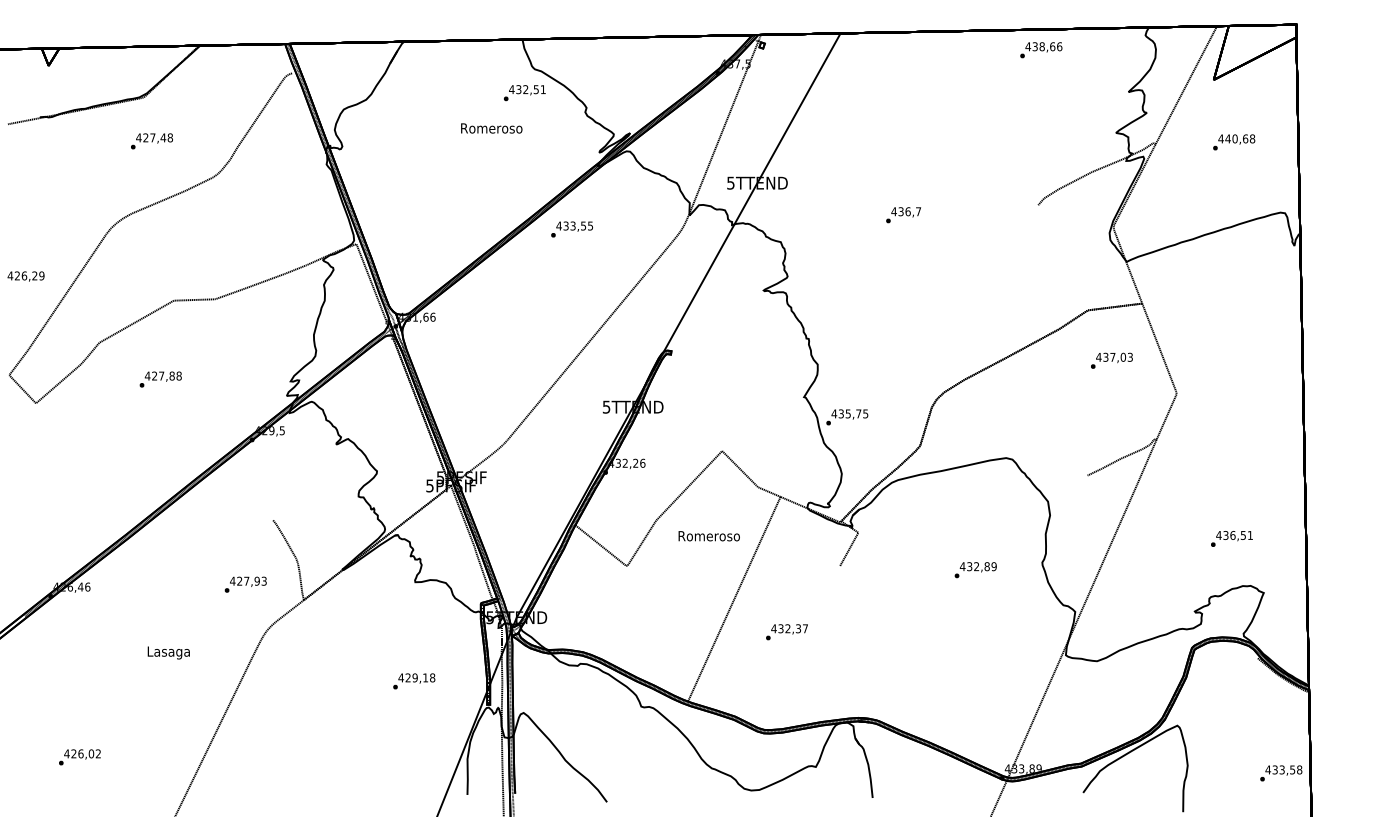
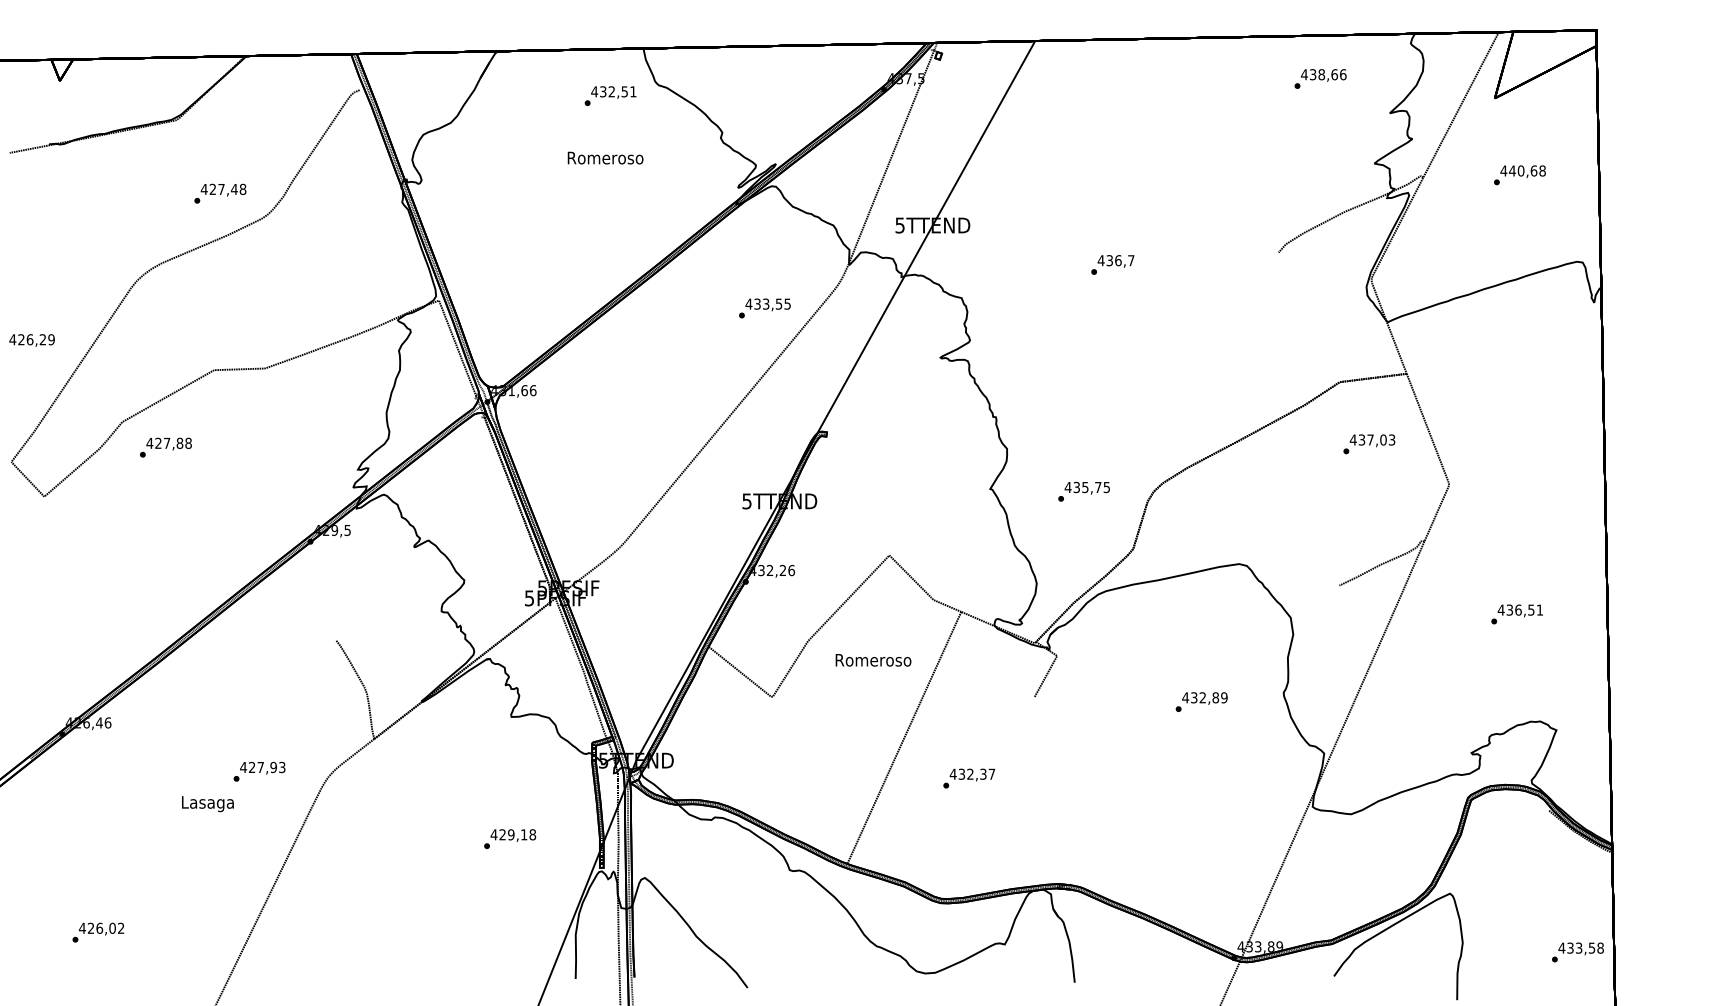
text: (1041, 50) -> (1320, 79), moved
text: (524, 93) -> (610, 96), moved
text: (151, 141) -> (219, 193), moved
text: (571, 229) -> (764, 308), moved
text: (160, 379) -> (165, 447), moved
text: (847, 417) -> (1084, 491), moved
text: (1231, 538) -> (1516, 613), moved
text: (245, 584) -> (259, 771), moved

